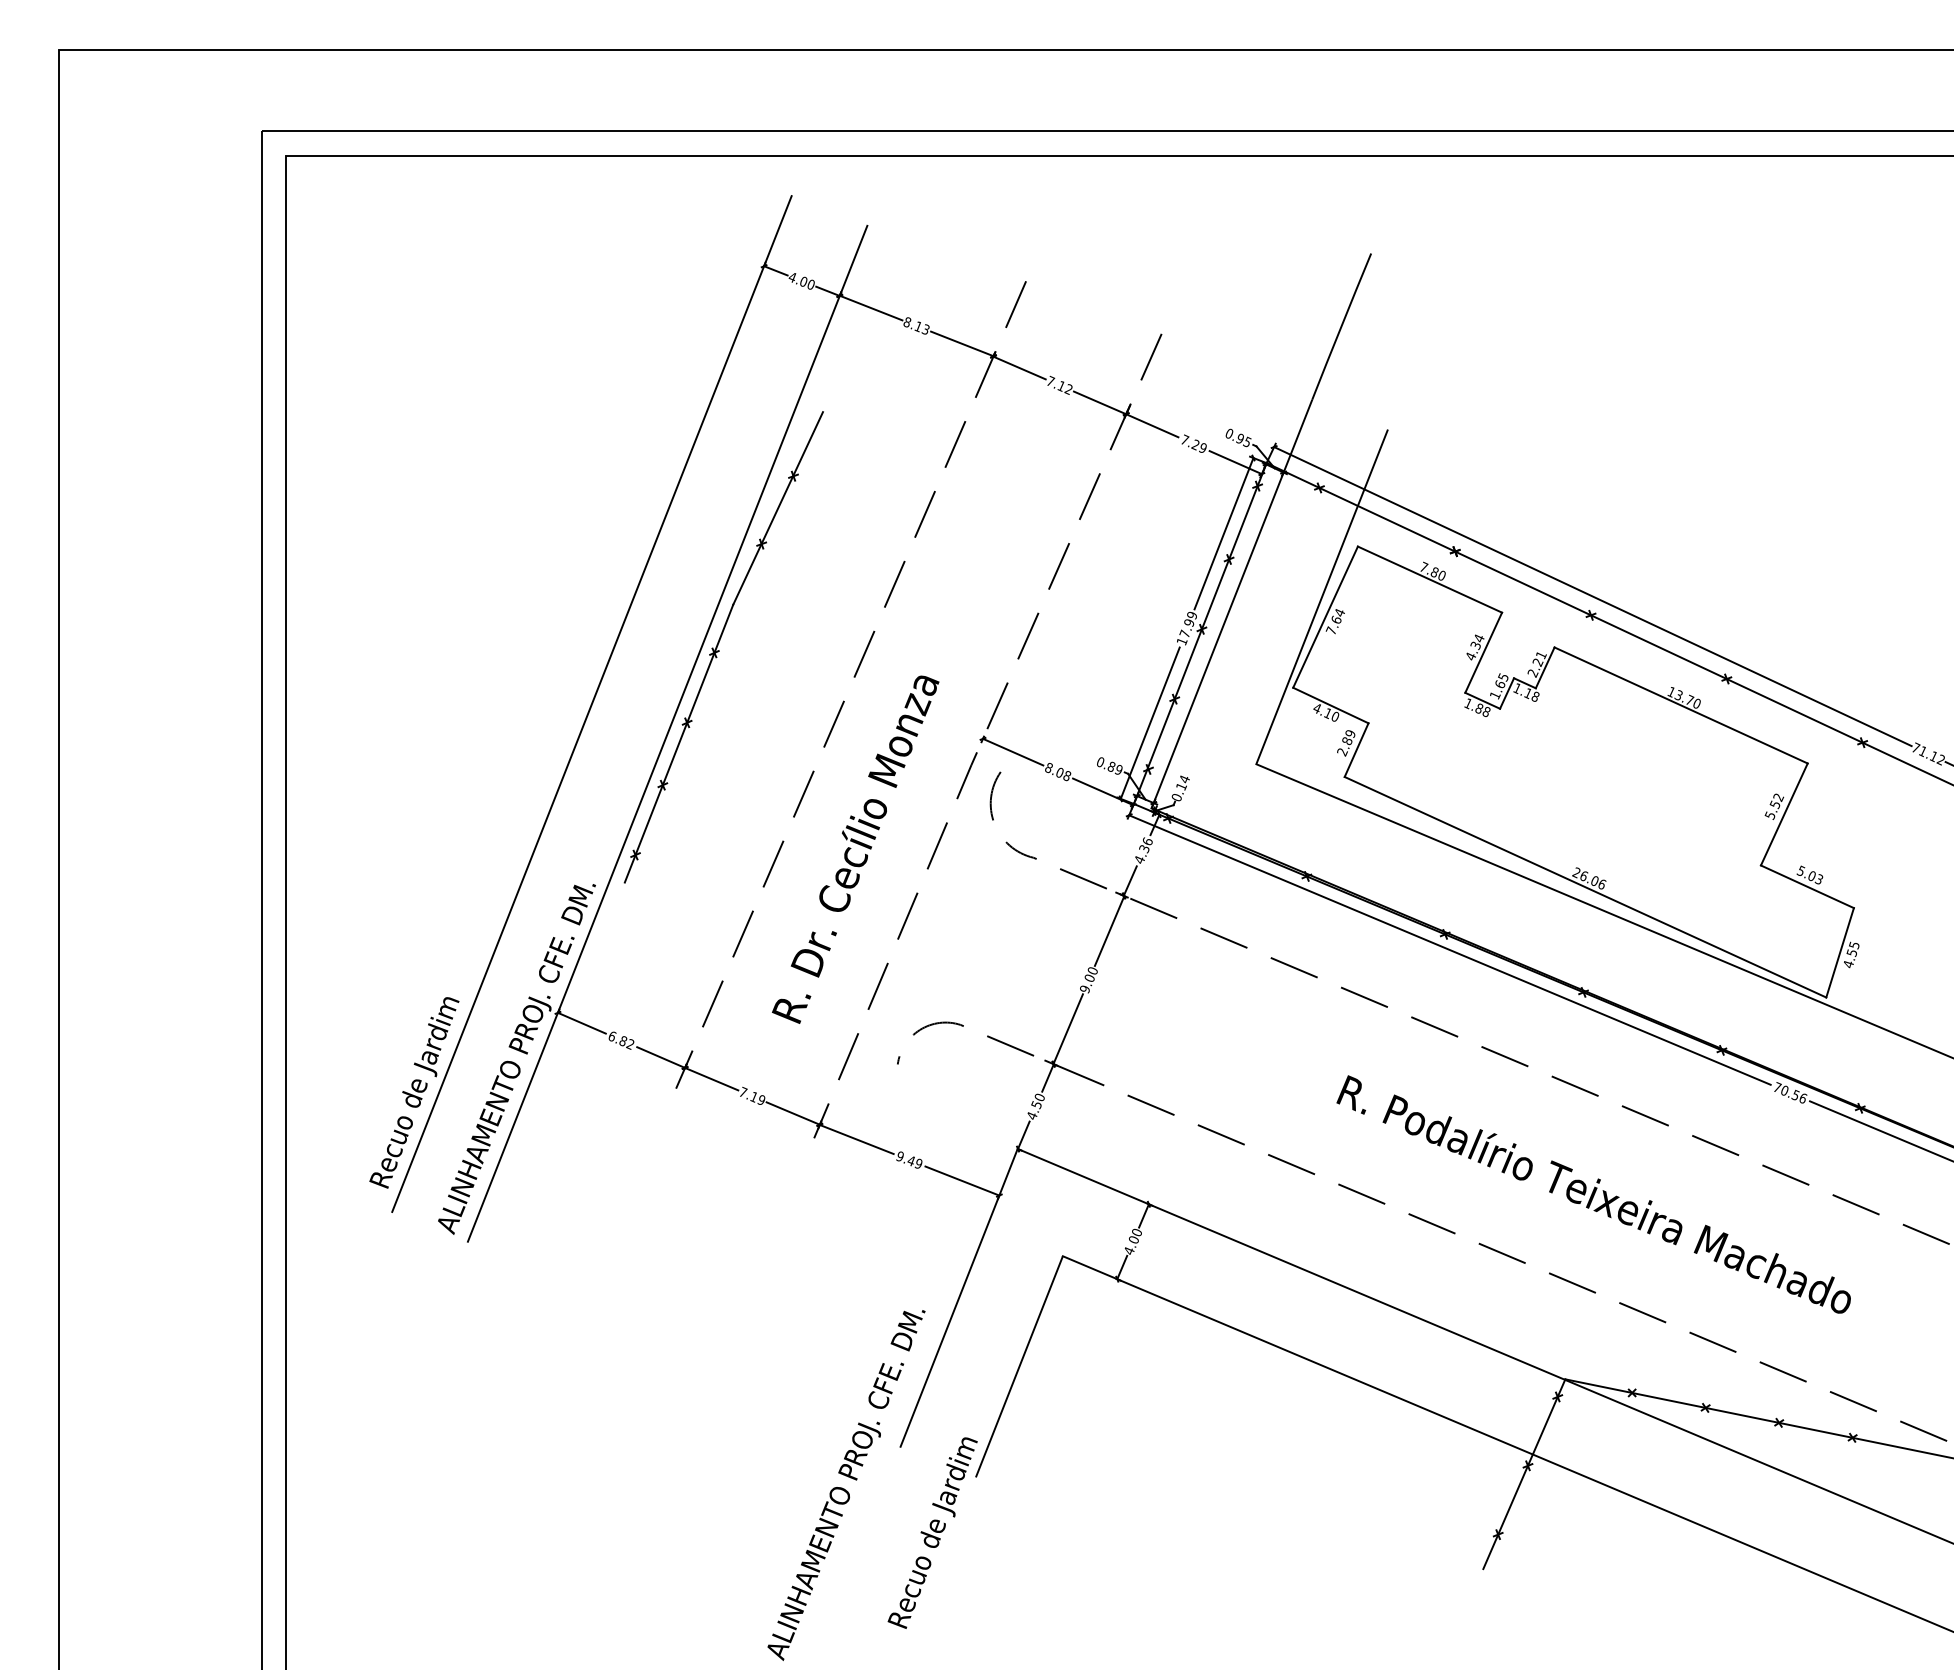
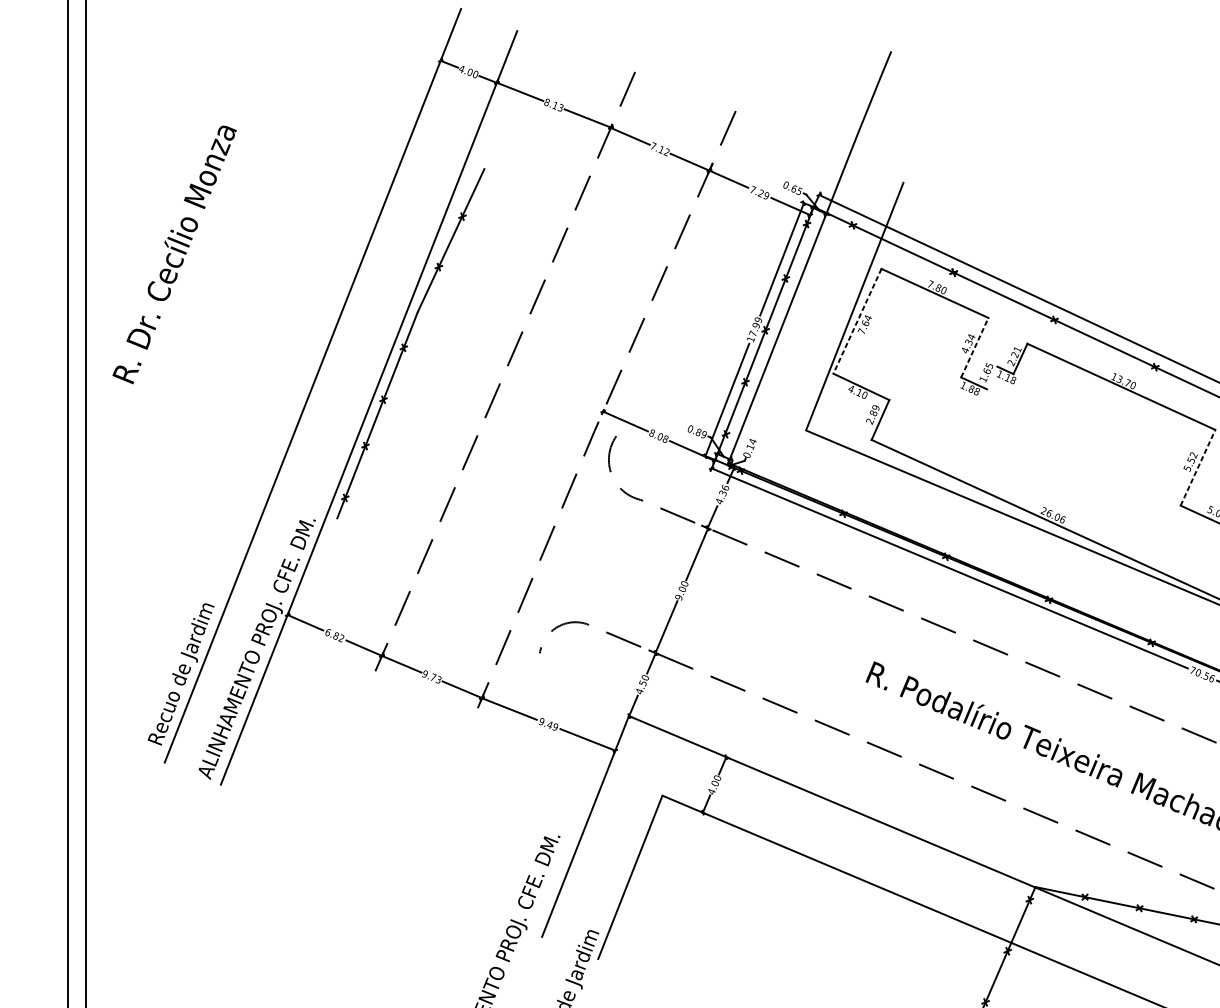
text: (1240, 438) -> (794, 188), 0.95 -> 0.65
line: (1325, 617) -> (857, 321), solid -> dashed
line: (1483, 652) -> (974, 347), solid -> dashed
line: (1507, 693) -> (992, 377), removed
line: (1784, 814) -> (1198, 467), solid -> dashed
text: (855, 849) -> (174, 254), moved
text: (752, 1095) -> (432, 676), 7.19 -> 9.73

